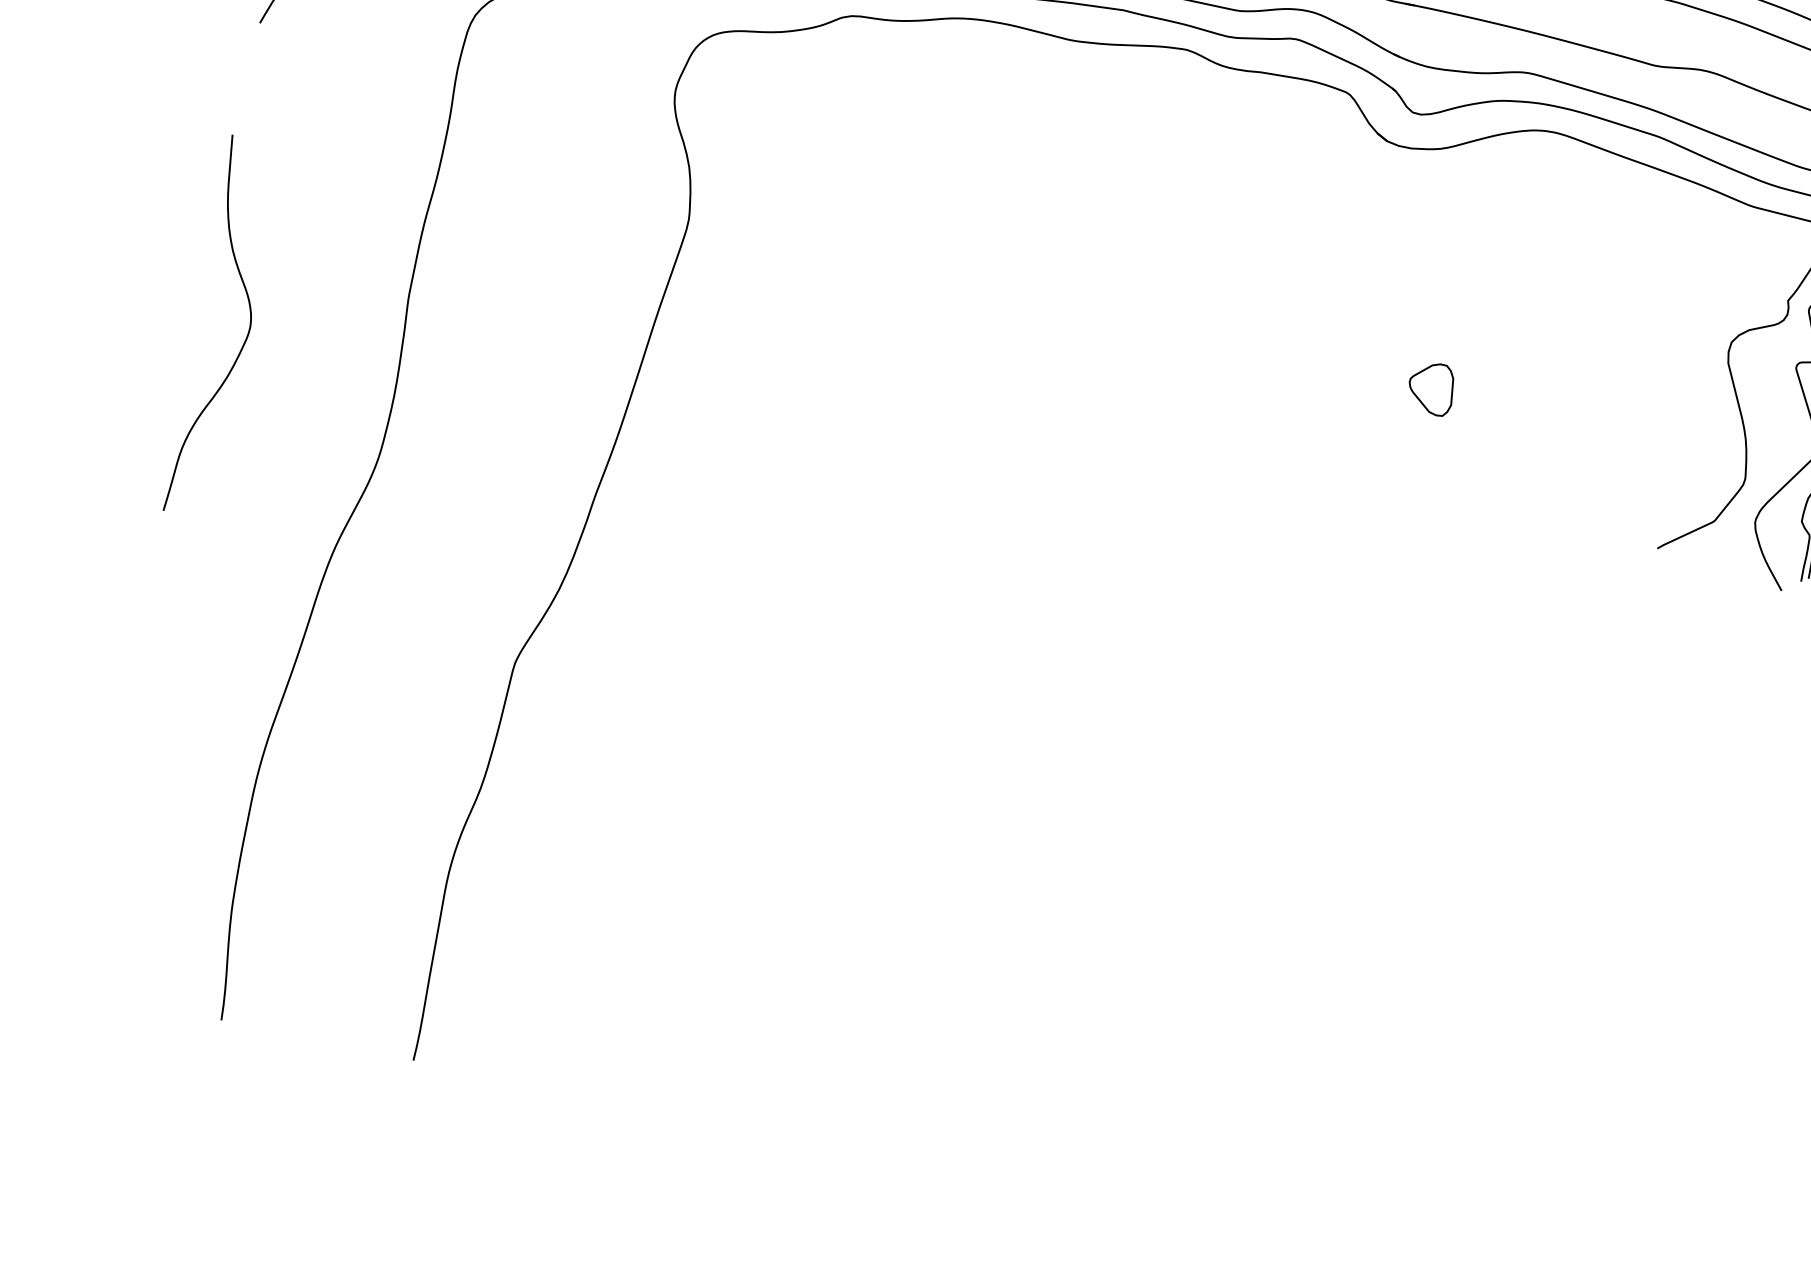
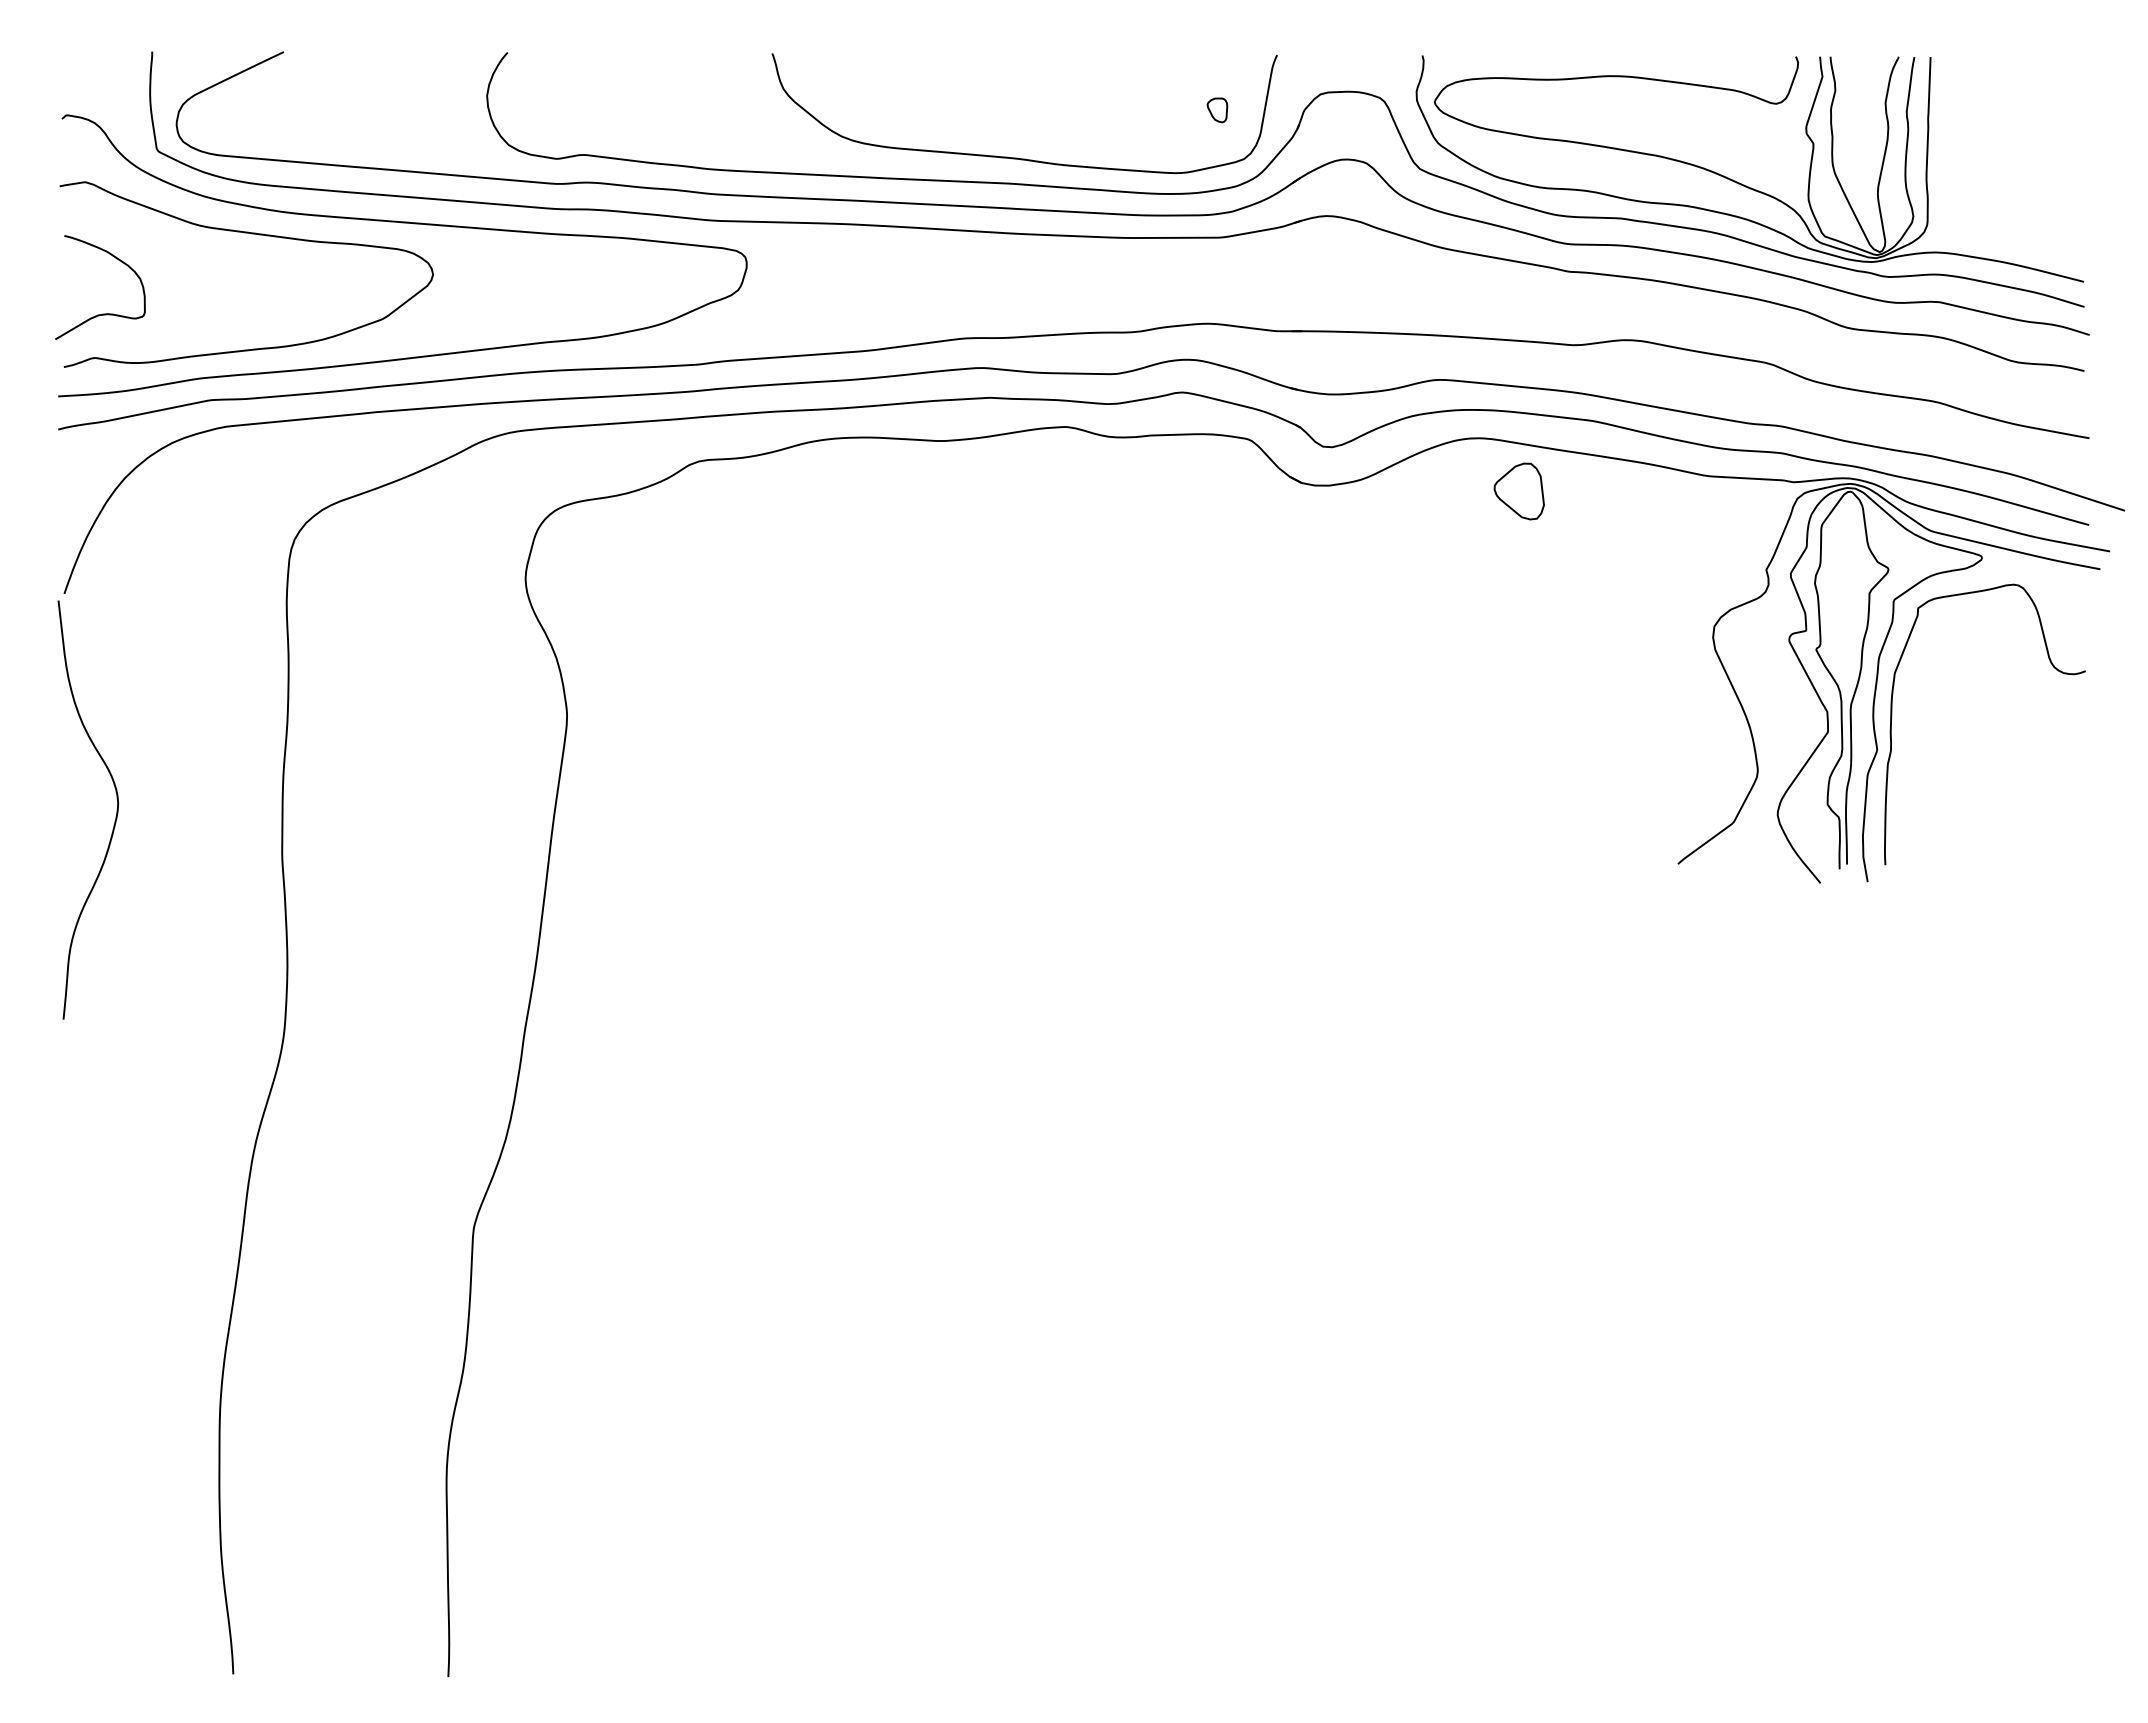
curve: (245, 338) -> (115, 816), moved
part: (1430, 388) -> (1518, 491), moved

